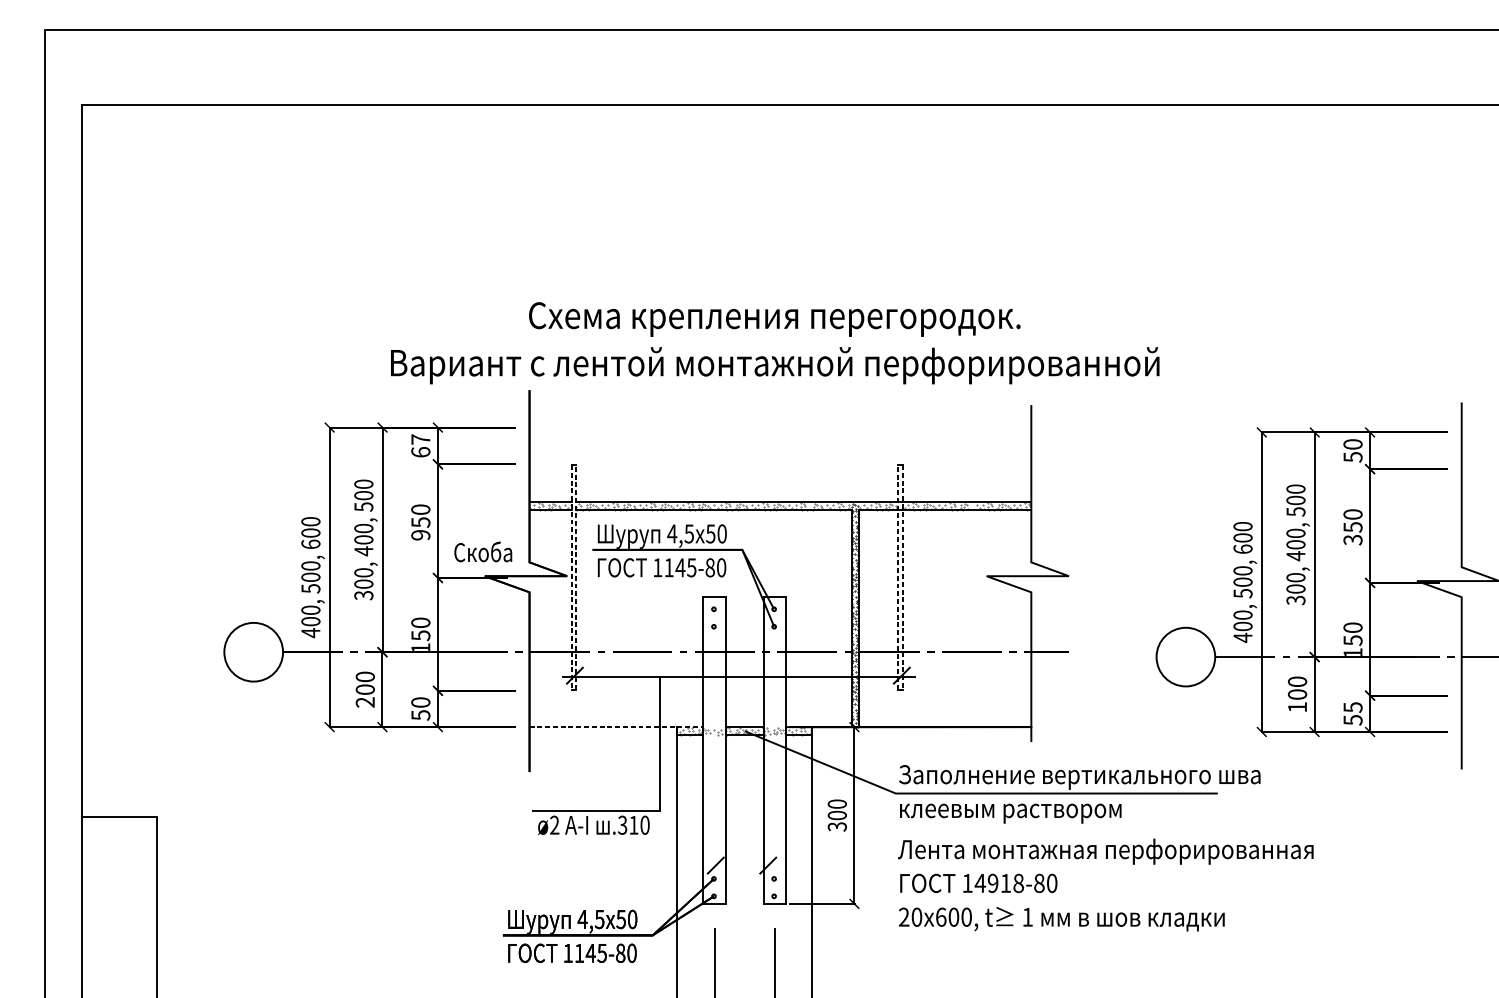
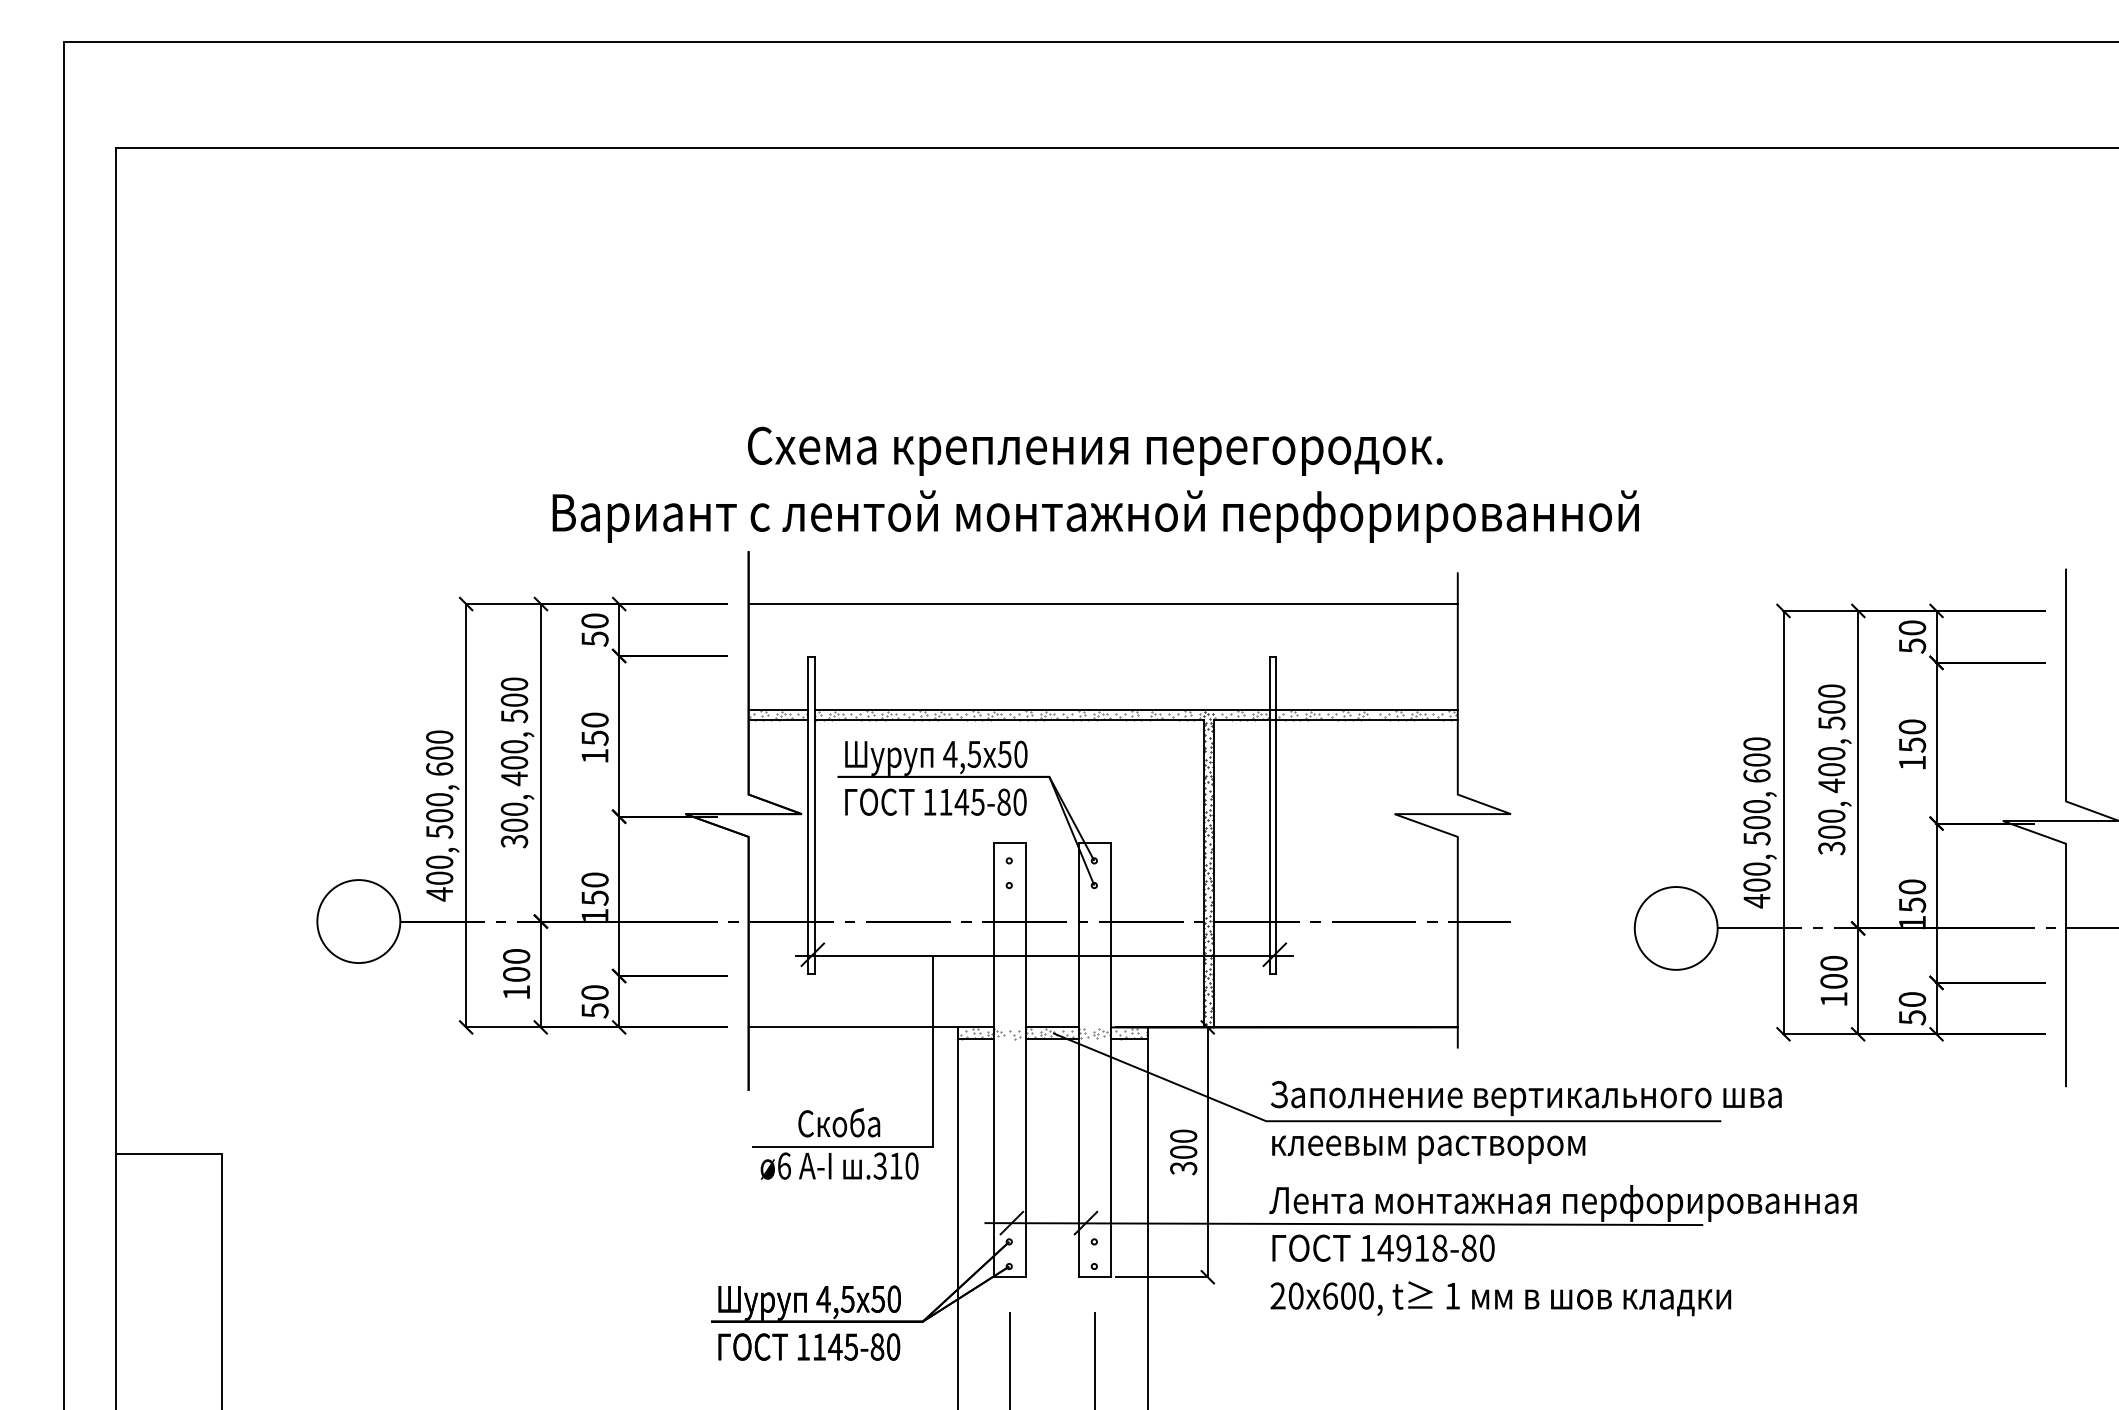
line: (779, 427) -> (1102, 604), added
text: (420, 445) -> (594, 629), 67 -> 50
text: (420, 535) -> (594, 756), 950 -> 150
text: (1353, 539) -> (1912, 762), 350 -> 150
text: (483, 551) -> (839, 1122), moved
line: (571, 577) -> (808, 815), dashed -> solid
line: (576, 577) -> (814, 815), dashed -> solid
line: (898, 577) -> (1270, 815), dashed -> solid
line: (903, 577) -> (1276, 815), dashed -> solid
text: (365, 702) -> (516, 992), 200 -> 100
text: (1352, 707) -> (1911, 999), 55 -> 50
line: (616, 727) -> (871, 1027), dashed -> solid
text: (554, 824) -> (783, 1165), ø2 -> ø6
line: (950, 866) -> (1343, 1224), added

